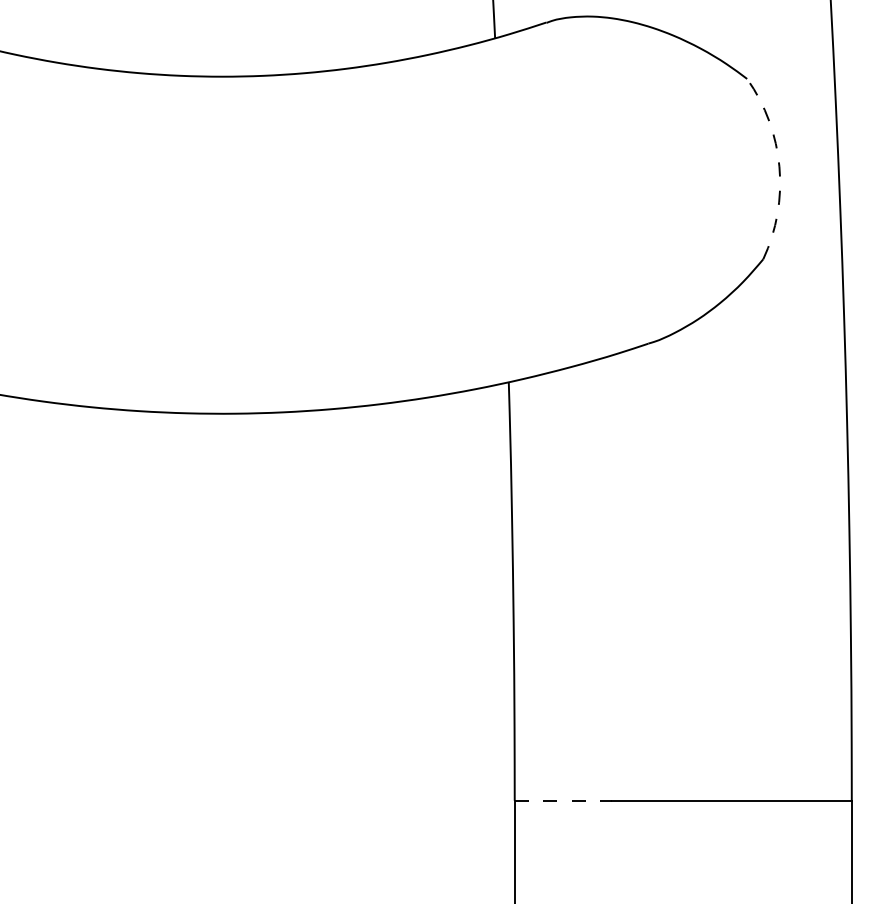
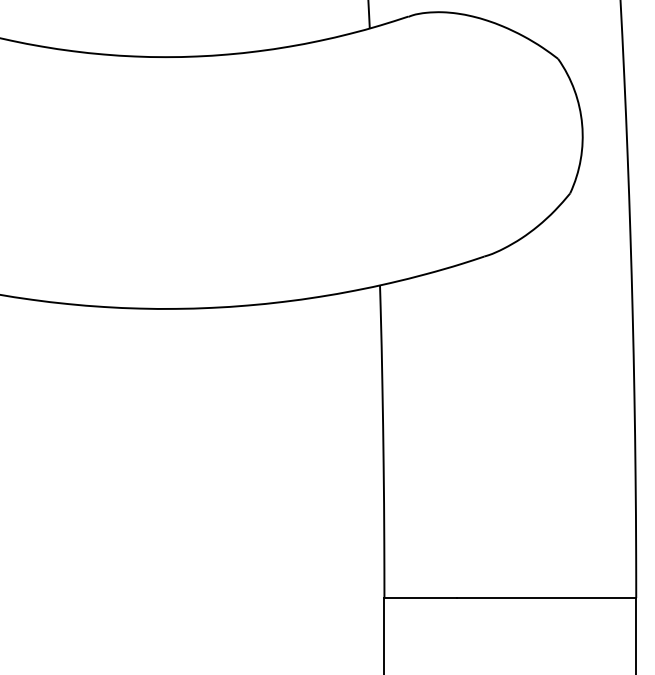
arc: (779, 166) -> (582, 124), dashed -> solid
line: (563, 800) -> (420, 597), dashed -> solid

